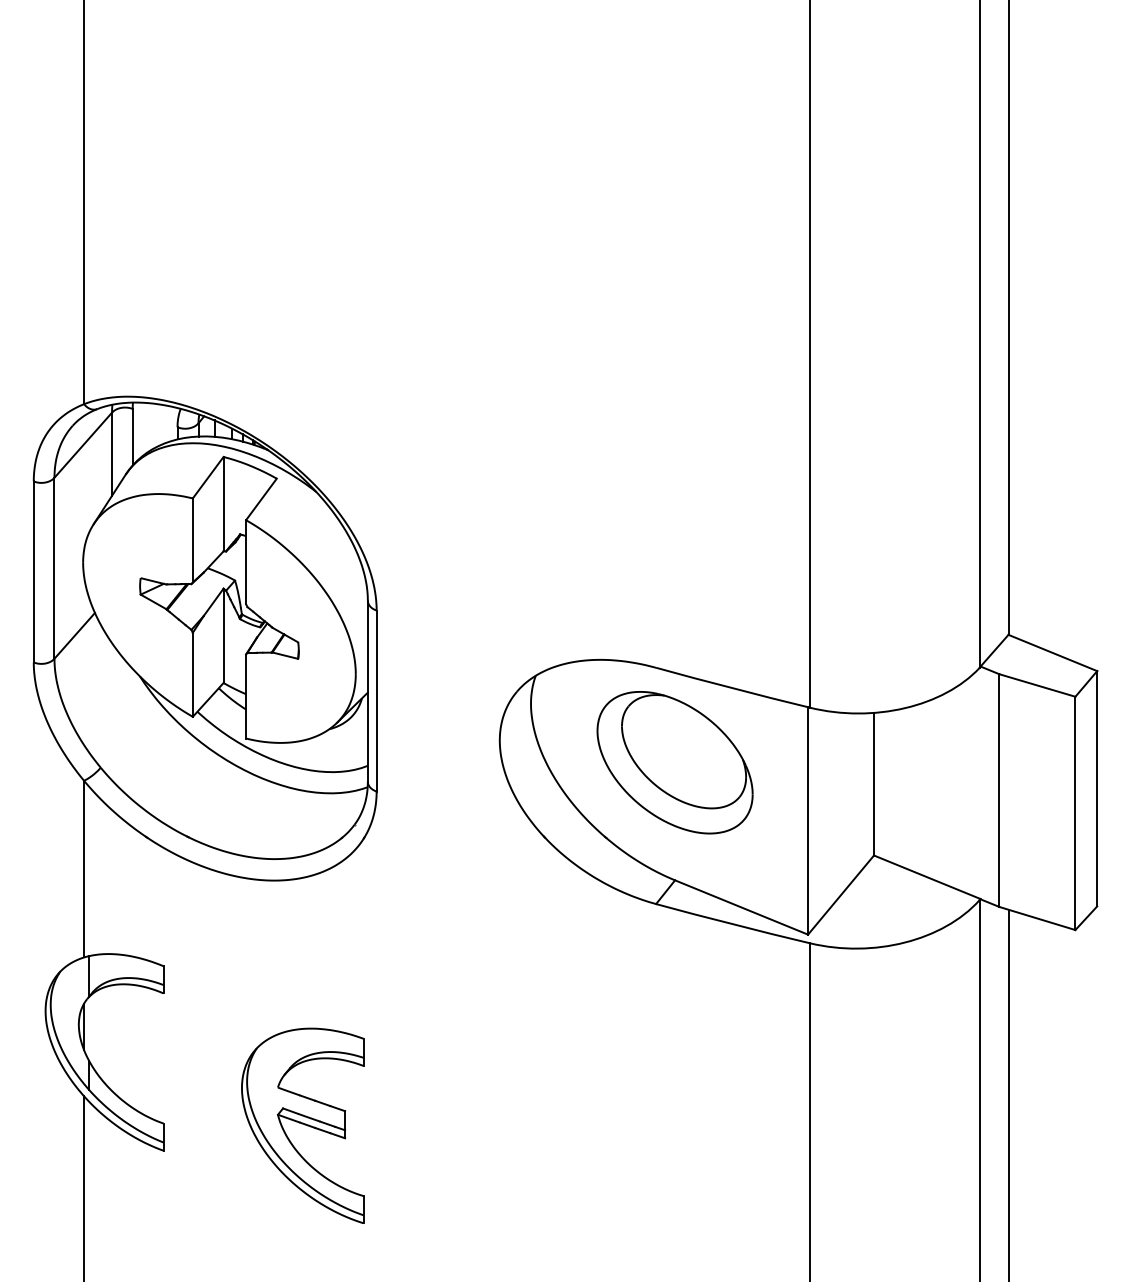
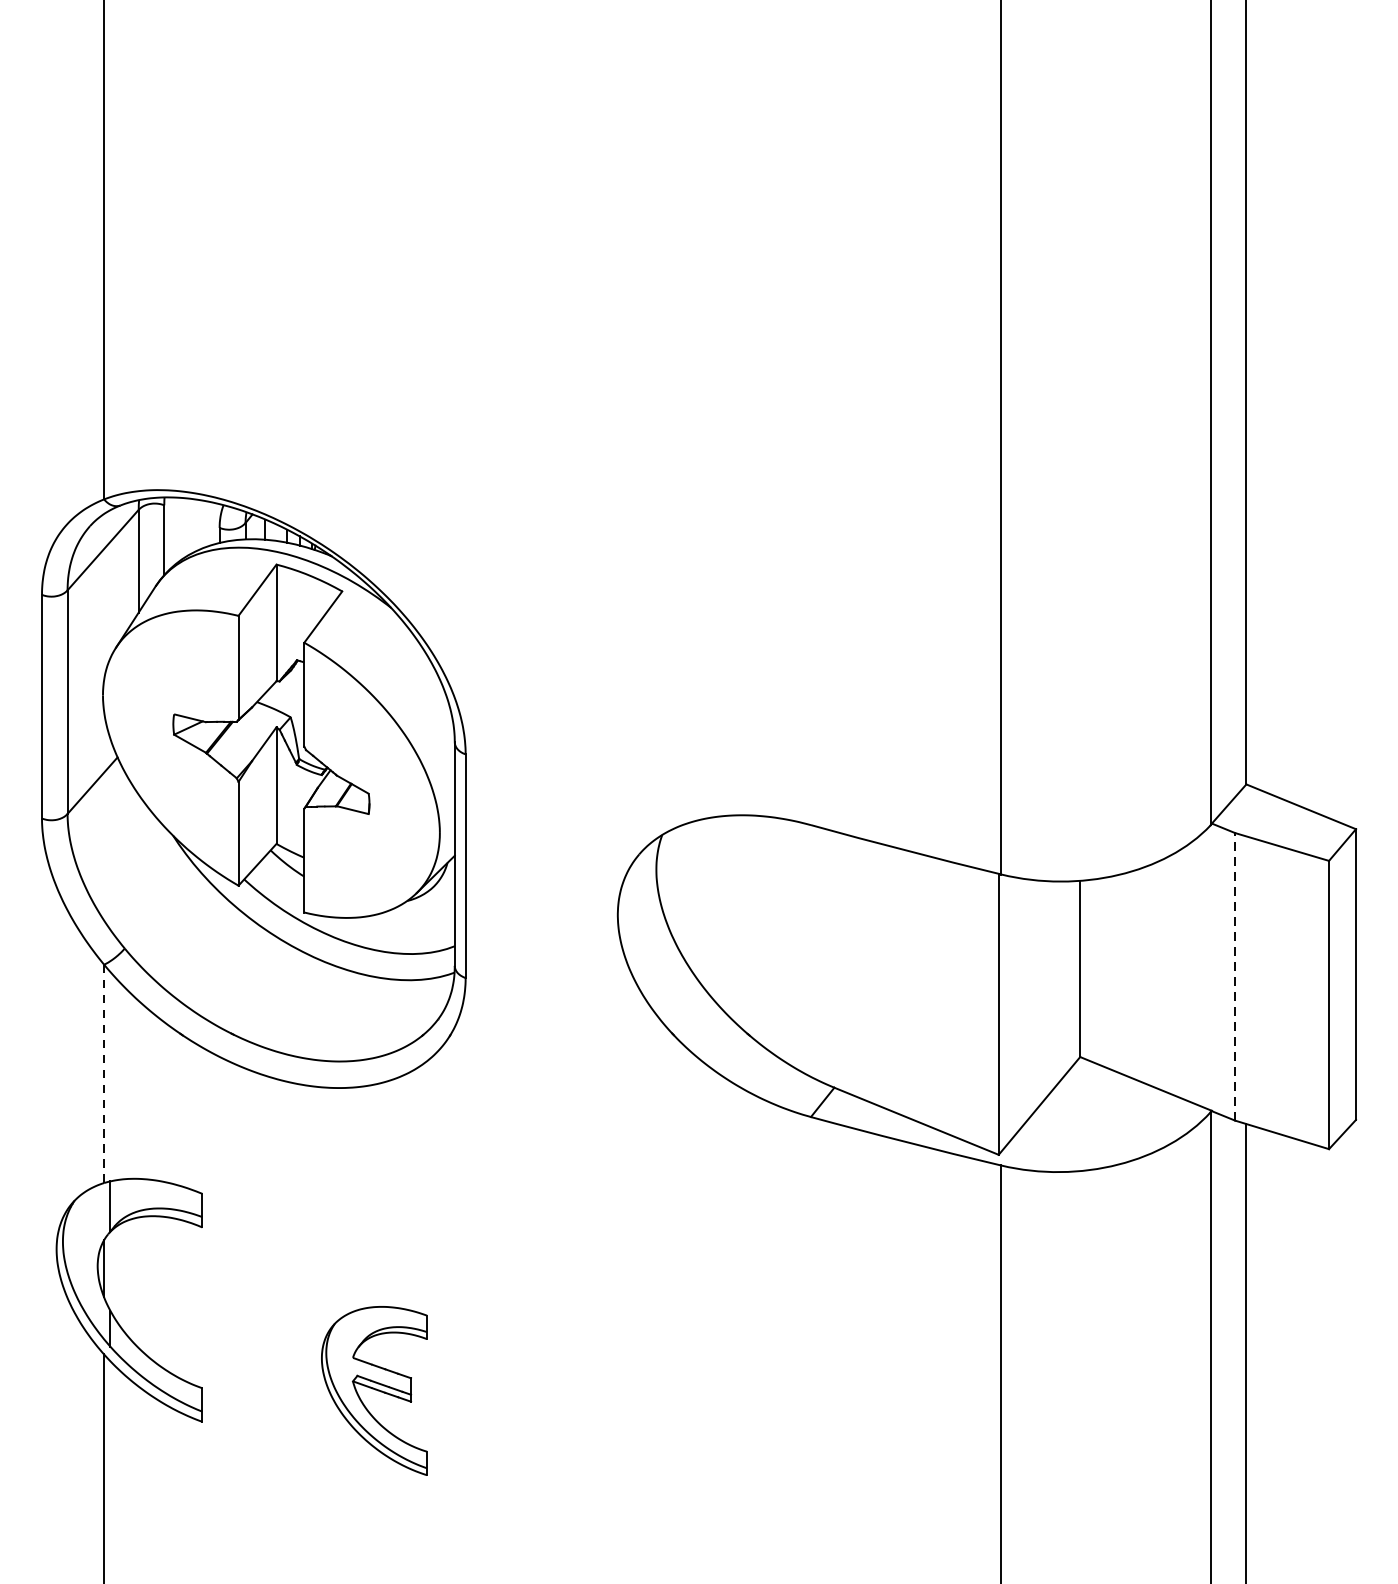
part: (674, 762) -> (833, 942), removed
line: (999, 790) -> (1235, 976), solid -> dashed
line: (84, 868) -> (104, 1073), solid -> dashed
part: (302, 1125) -> (374, 1390), size x0.7

